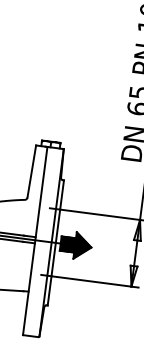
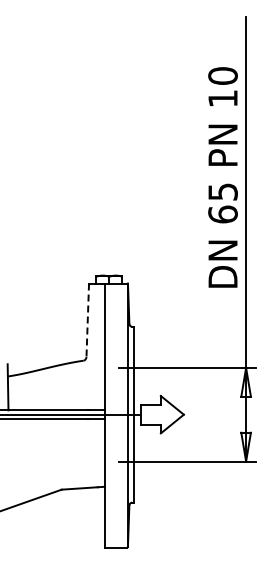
line: (31, 171) -> (87, 320), solid -> dashed
hatch: (75, 245) -> (161, 414), removed

